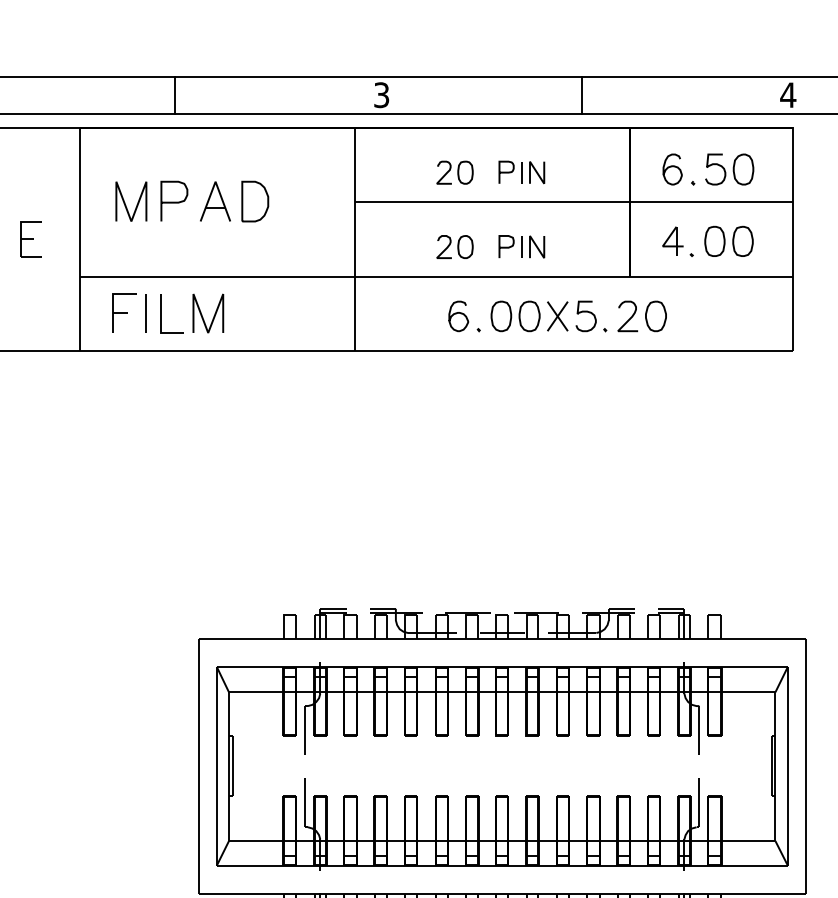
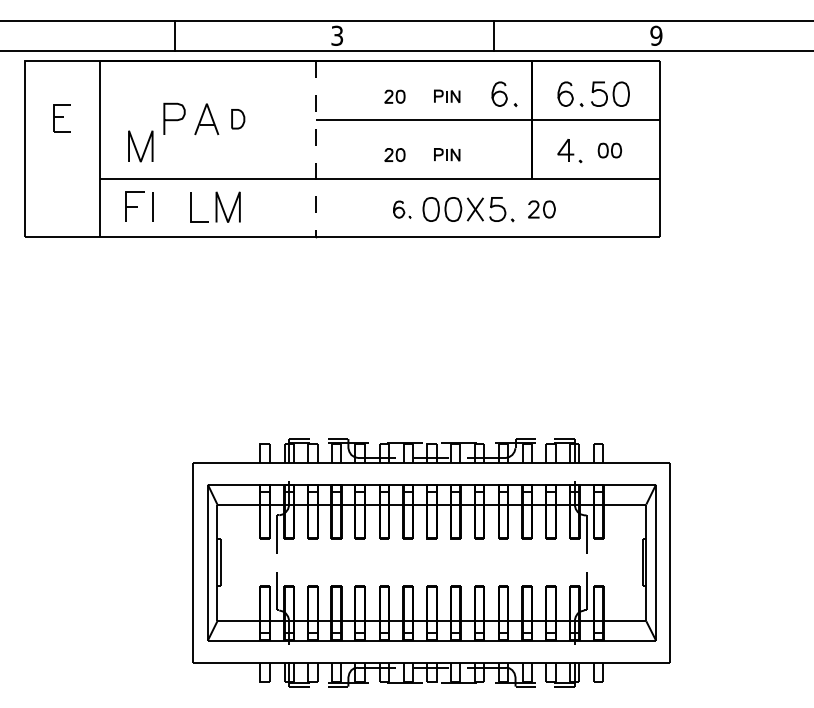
text: (788, 94) -> (656, 35), 4 -> 9
part: (594, 169) -> (504, 94), added
part: (454, 172) -> (394, 96), size x0.7
part: (520, 172) -> (446, 96), size x0.7
part: (255, 200) -> (238, 118), size x0.6
line: (125, 203) -> (136, 147), moved
part: (30, 239) -> (61, 118), moved
line: (355, 241) -> (316, 150), solid -> dashed
part: (728, 241) -> (609, 150), size x0.6
part: (454, 246) -> (394, 154), size x0.7
part: (520, 246) -> (446, 154), size x0.7
part: (192, 312) -> (215, 206), moved
part: (464, 316) -> (402, 209), size x0.7
part: (641, 316) -> (541, 209), size x0.7

